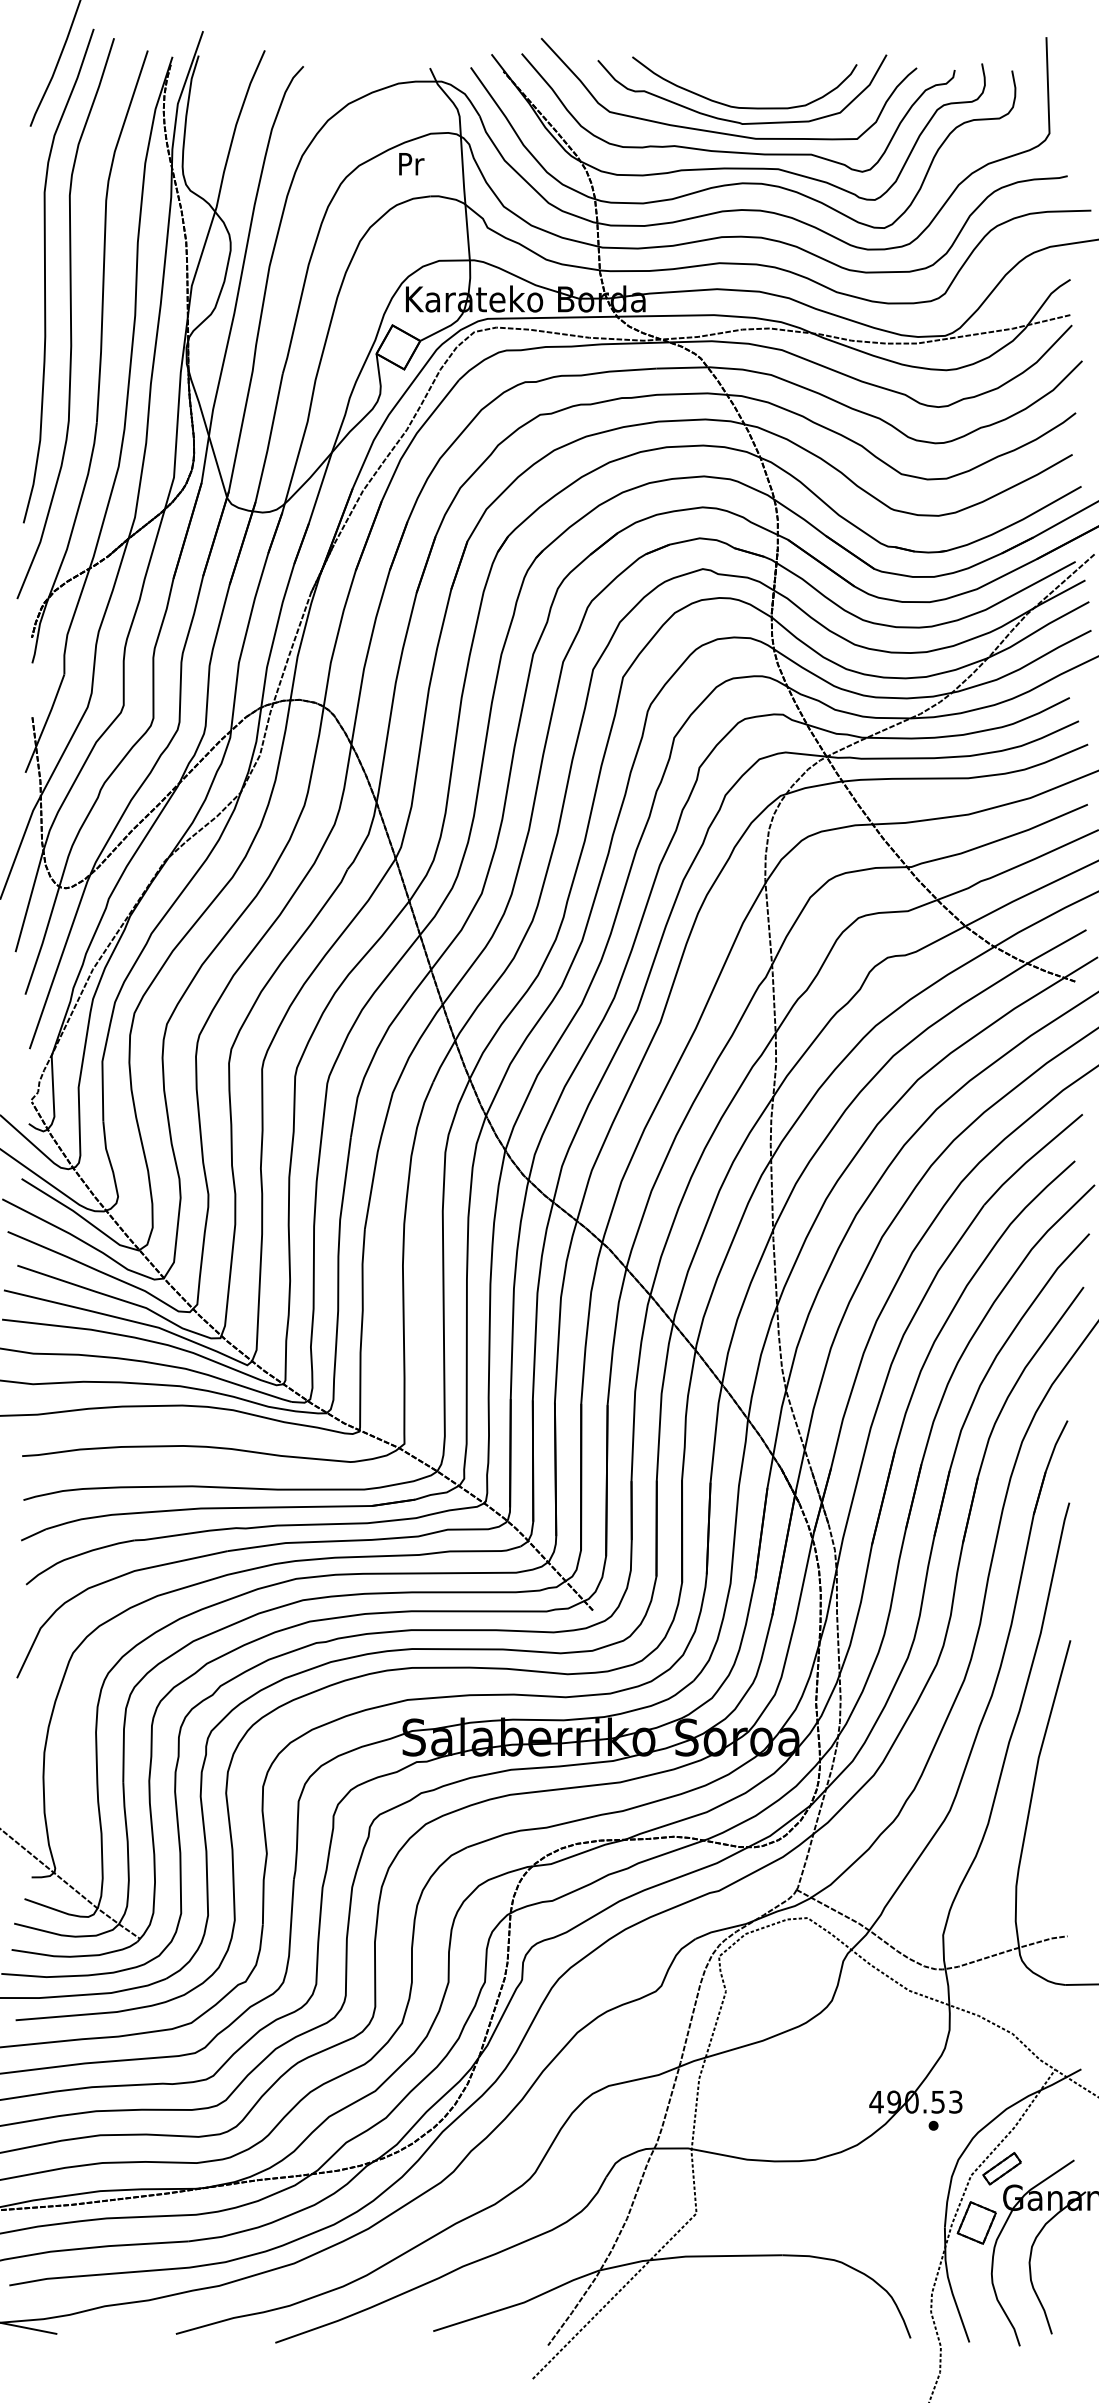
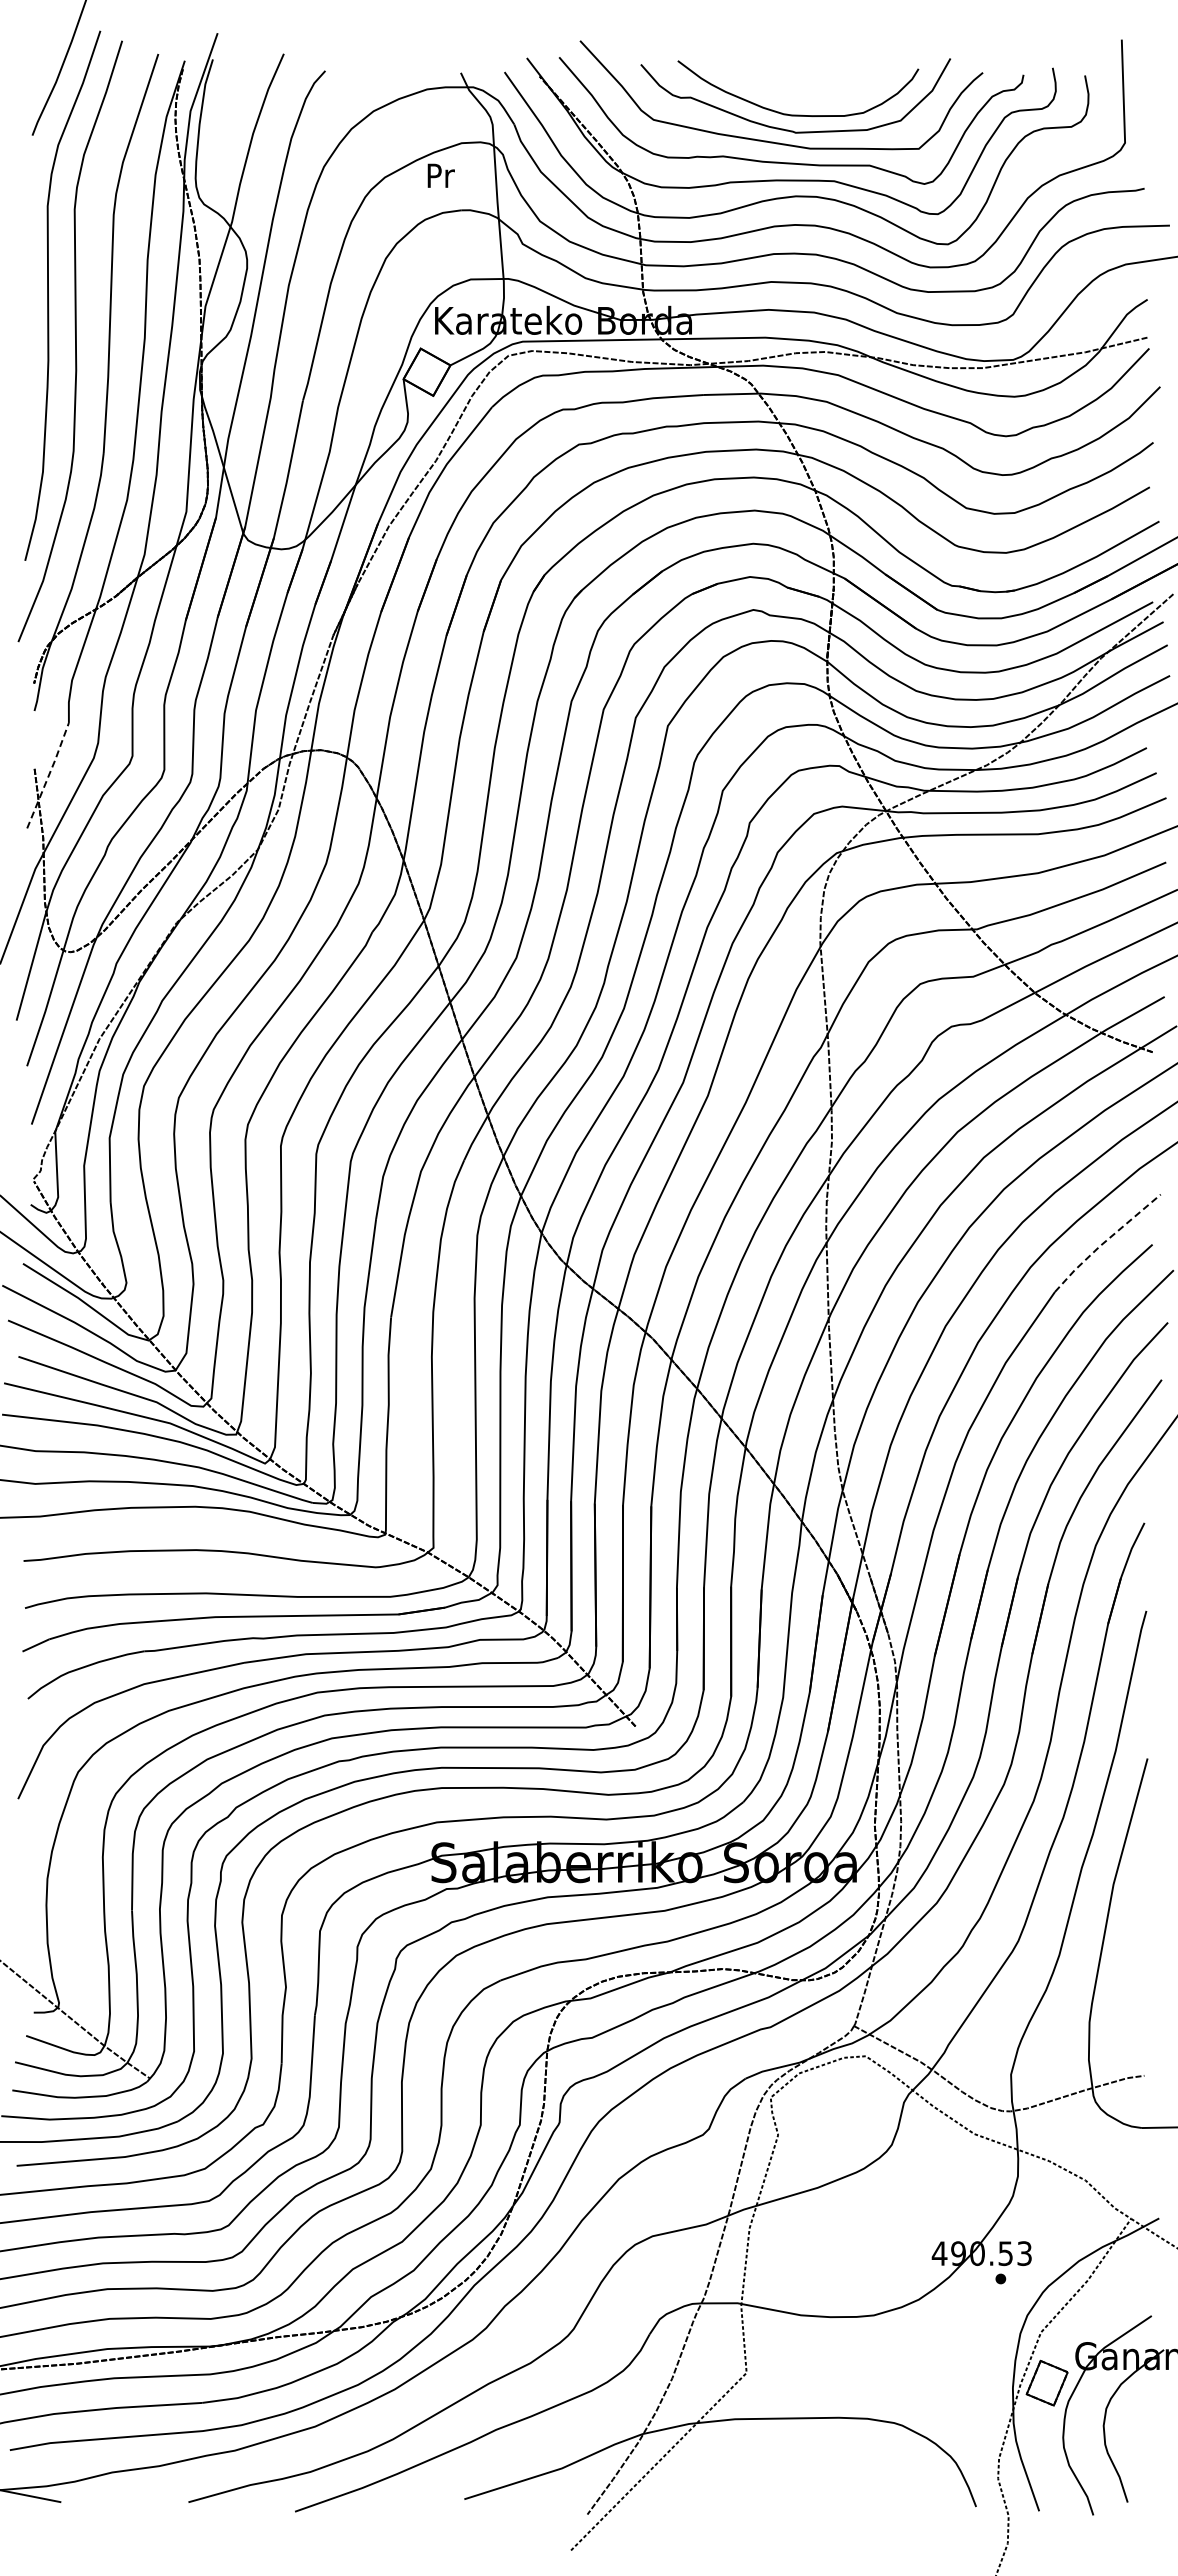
line: (46, 722) -> (49, 774), solid -> dashed
line: (1031, 1158) -> (1105, 1241), solid -> dashed
part: (1002, 2168) -> (1074, 2324), removed

